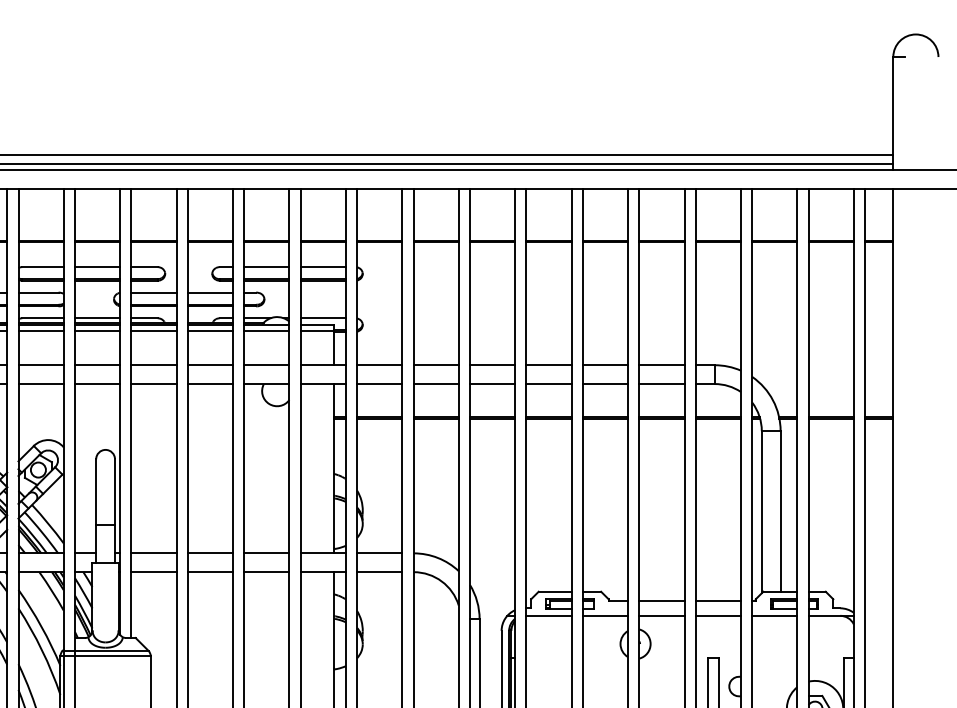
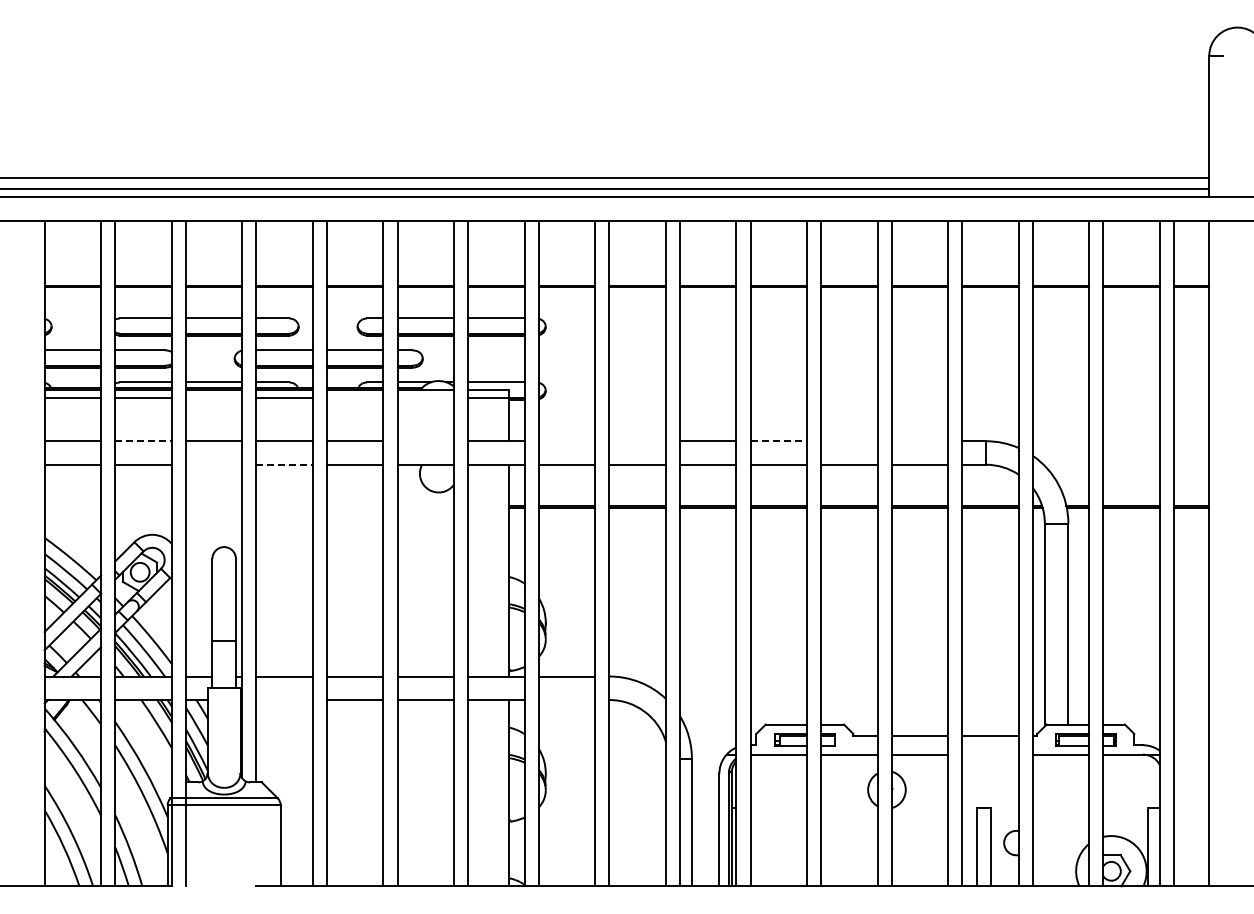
line: (97, 330) -> (213, 397), removed
line: (209, 330) -> (354, 397), removed
line: (266, 330) -> (425, 397), removed
line: (41, 365) -> (143, 441), solid -> dashed
line: (266, 365) -> (425, 441), removed
line: (379, 365) -> (566, 441), removed
line: (436, 365) -> (637, 441), removed
line: (549, 365) -> (779, 441), solid -> dashed
line: (605, 365) -> (849, 441), removed
line: (661, 365) -> (919, 441), removed
line: (97, 383) -> (213, 464), removed
line: (154, 383) -> (285, 464), solid -> dashed
line: (153, 572) -> (284, 700), removed
line: (379, 572) -> (566, 700), removed
line: (718, 615) -> (990, 754), removed

